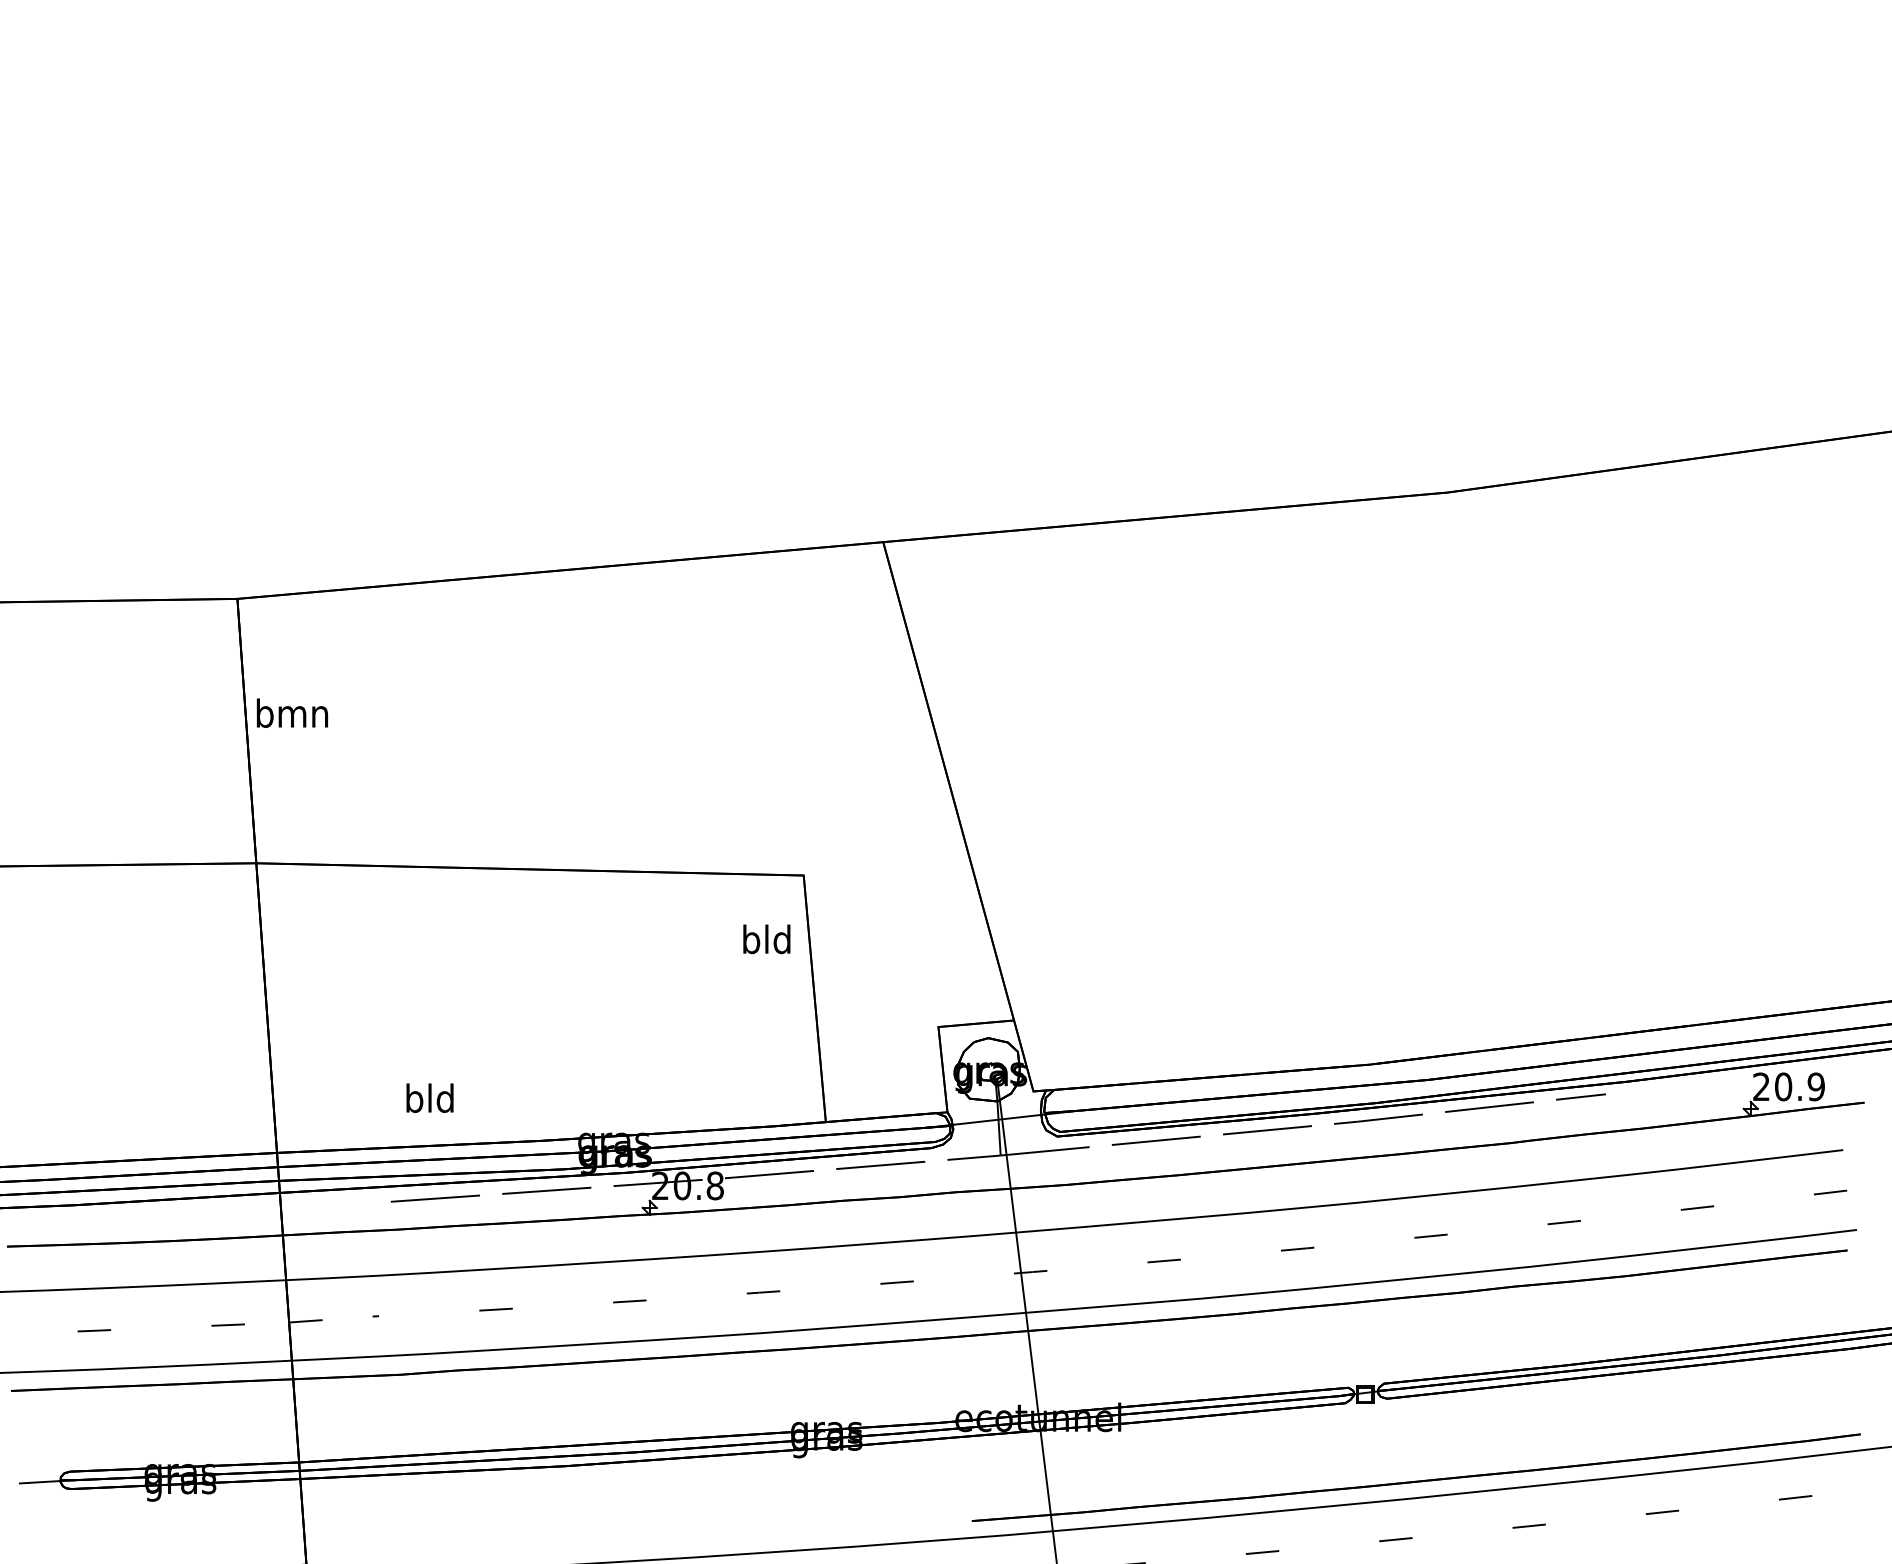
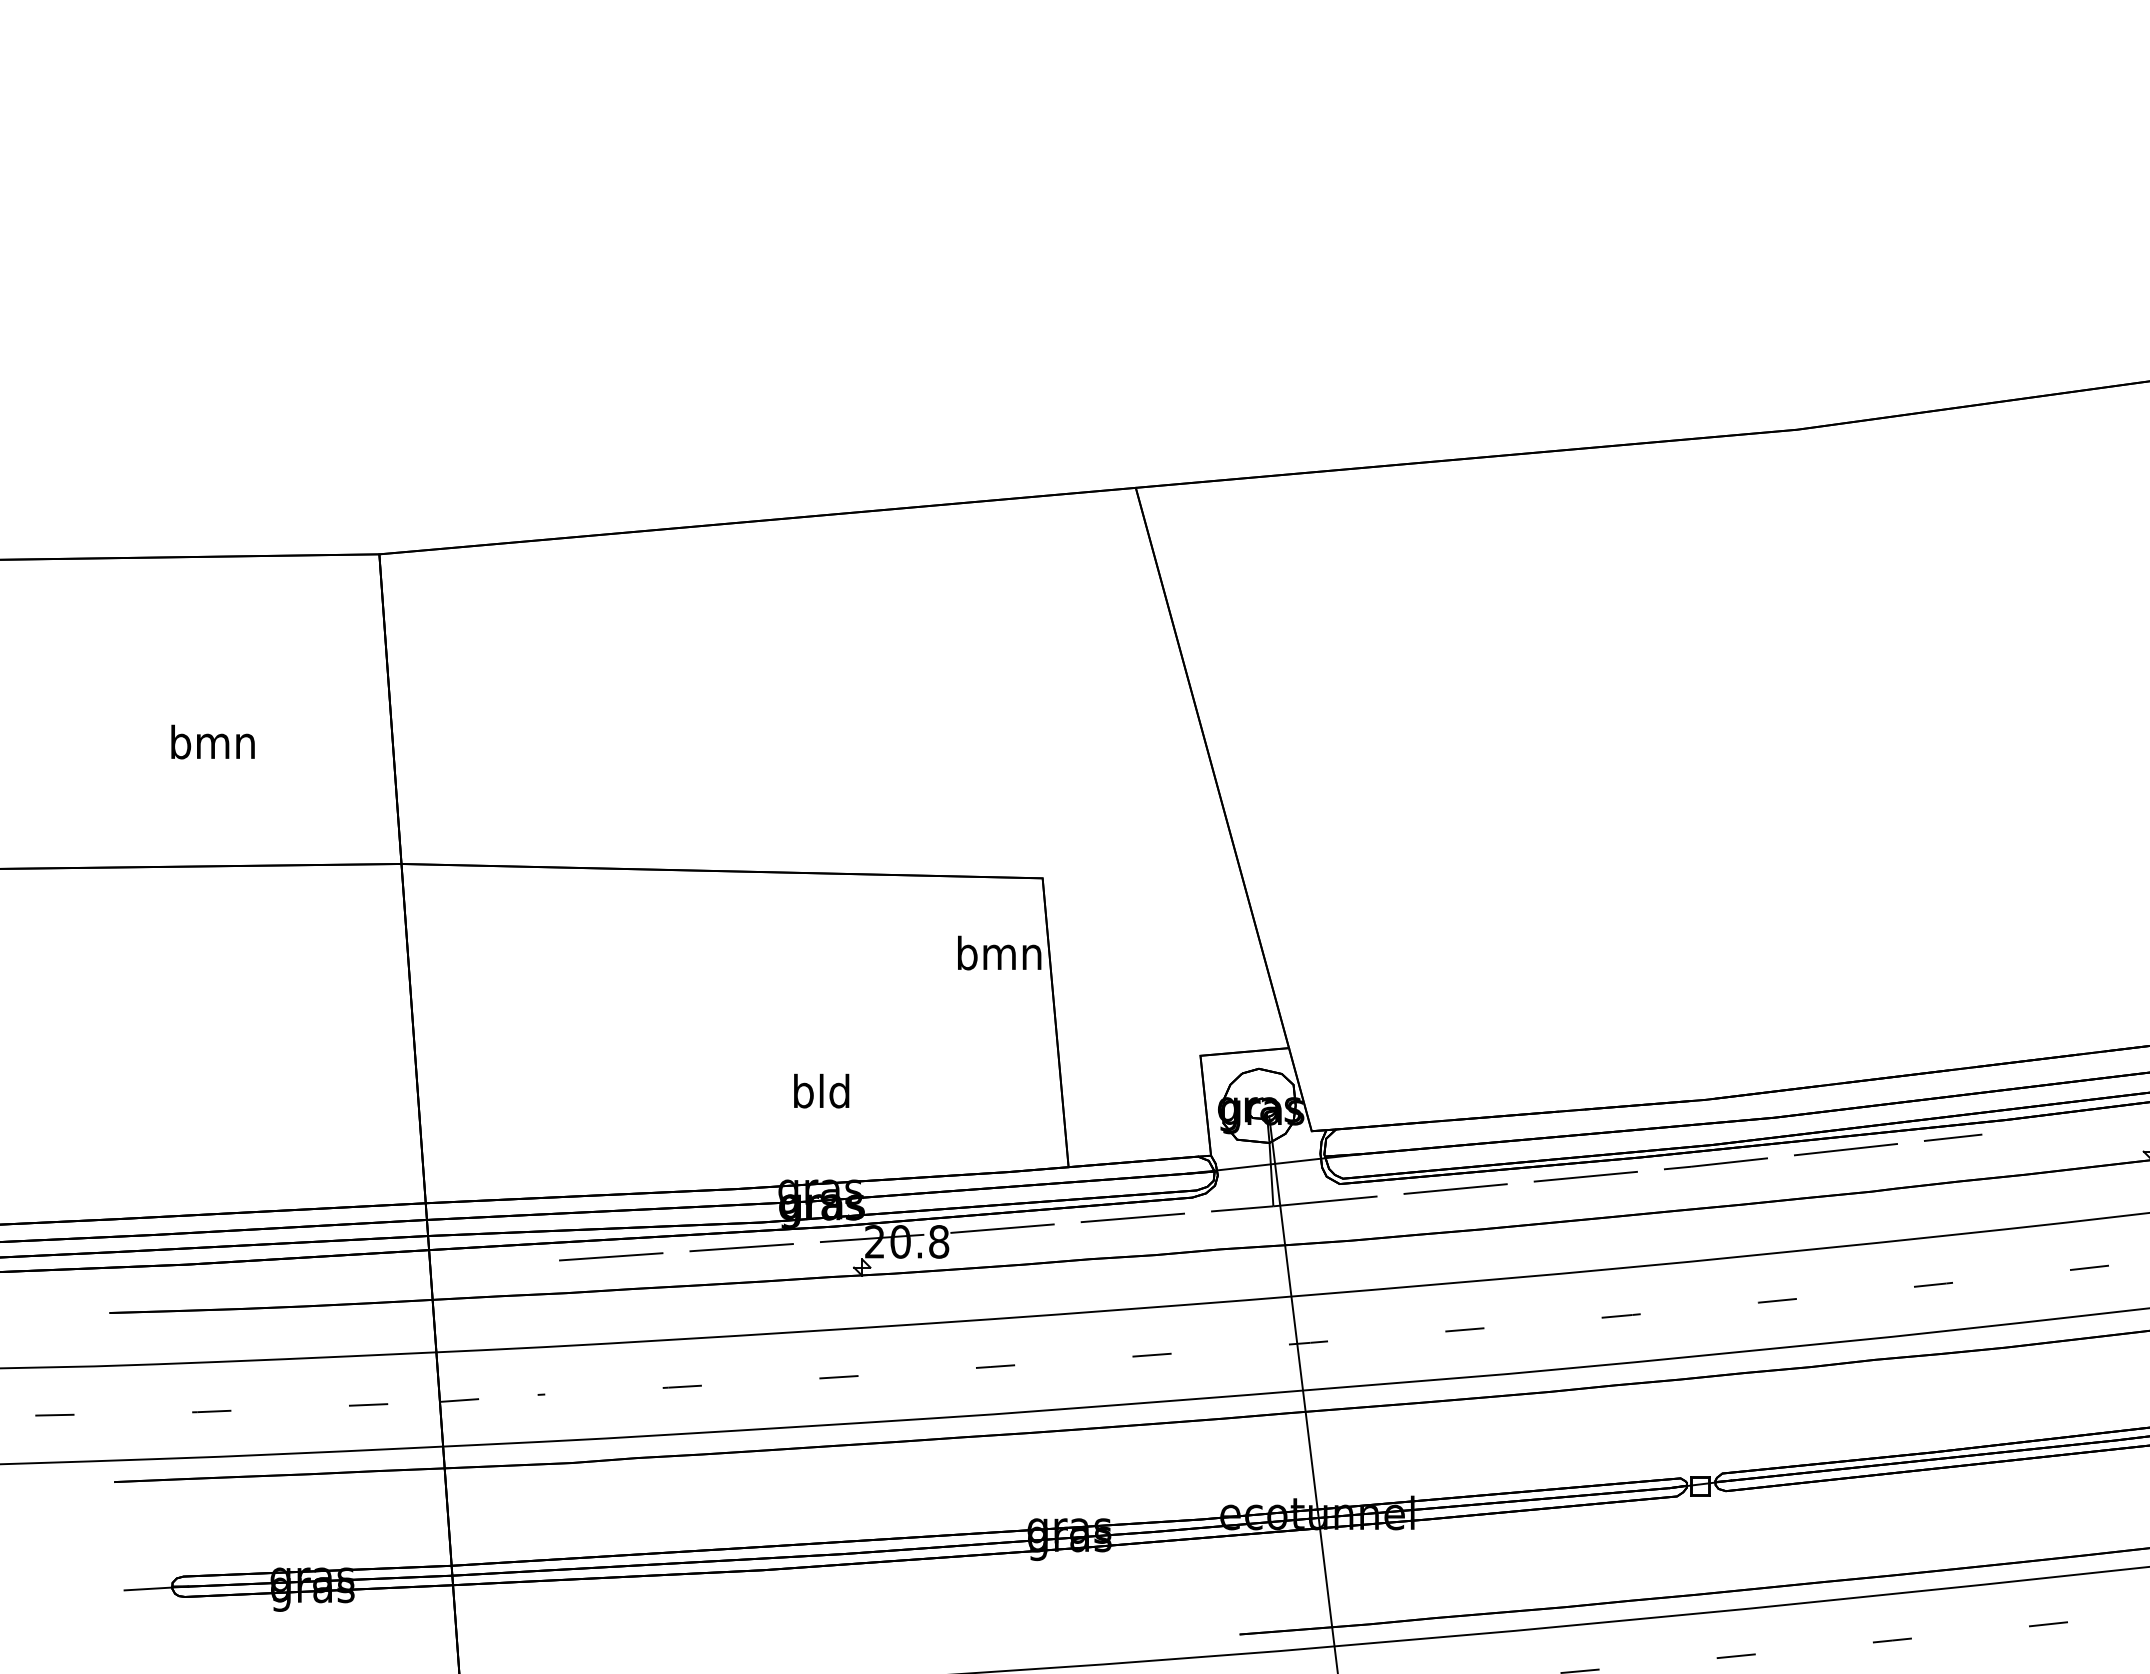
text: (291, 712) -> (211, 741), moved
text: (766, 939) -> (999, 953), bld -> bmn
text: (429, 1097) -> (821, 1090), moved

